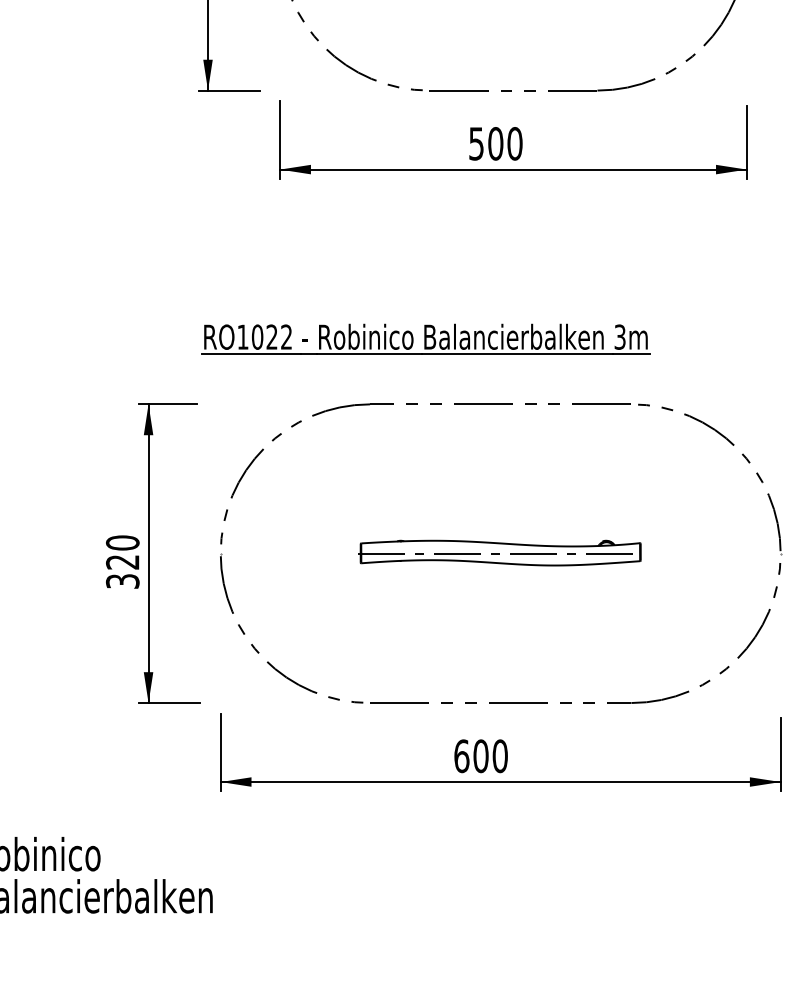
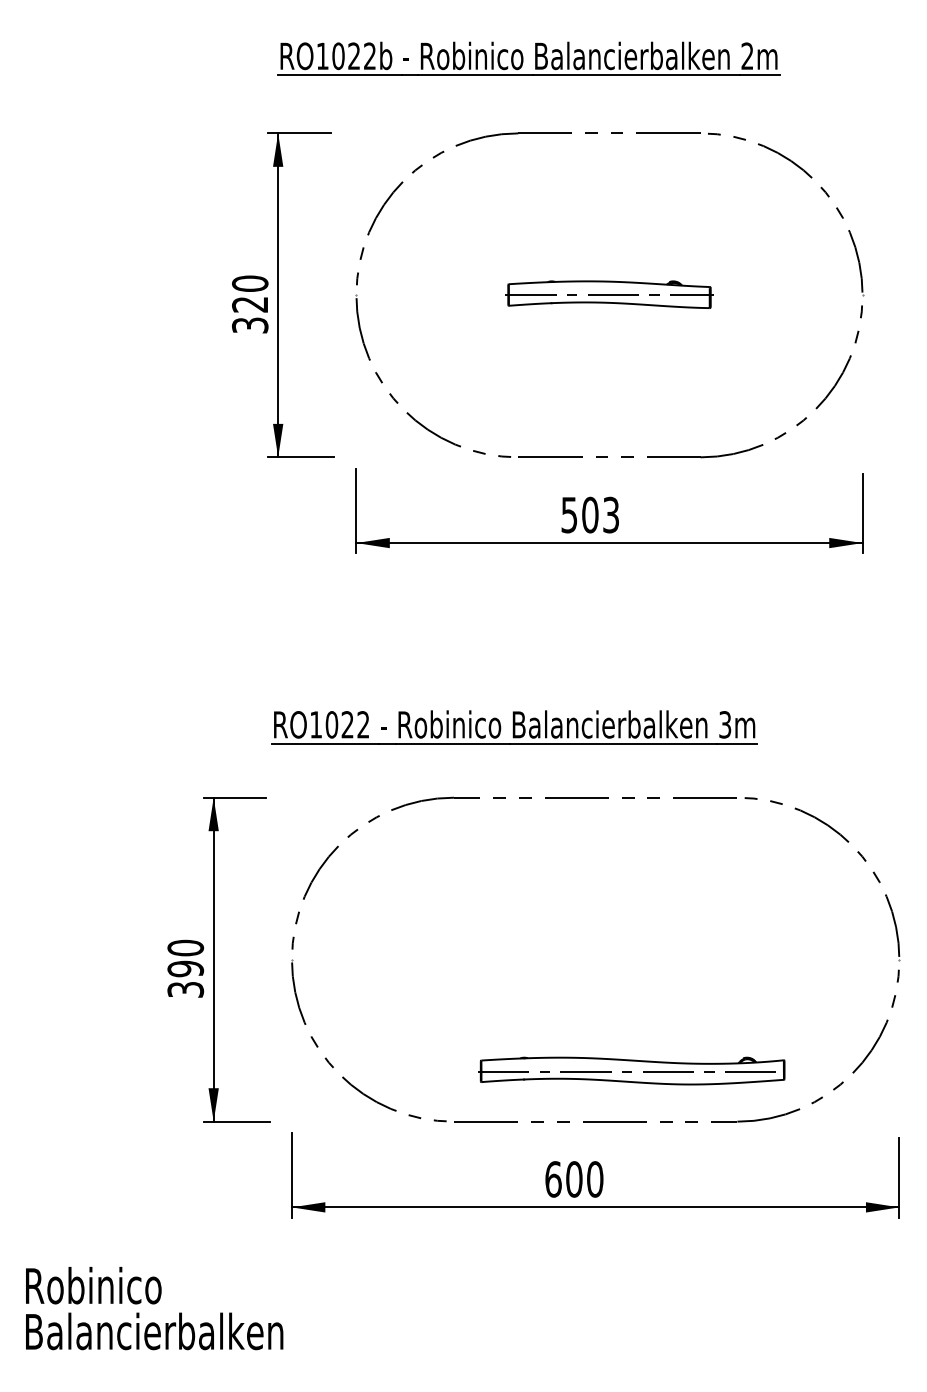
text: (515, 143) -> (611, 514), 500 -> 503
part: (499, 552) -> (631, 1070), moved
text: (122, 561) -> (185, 968), 320 -> 390

